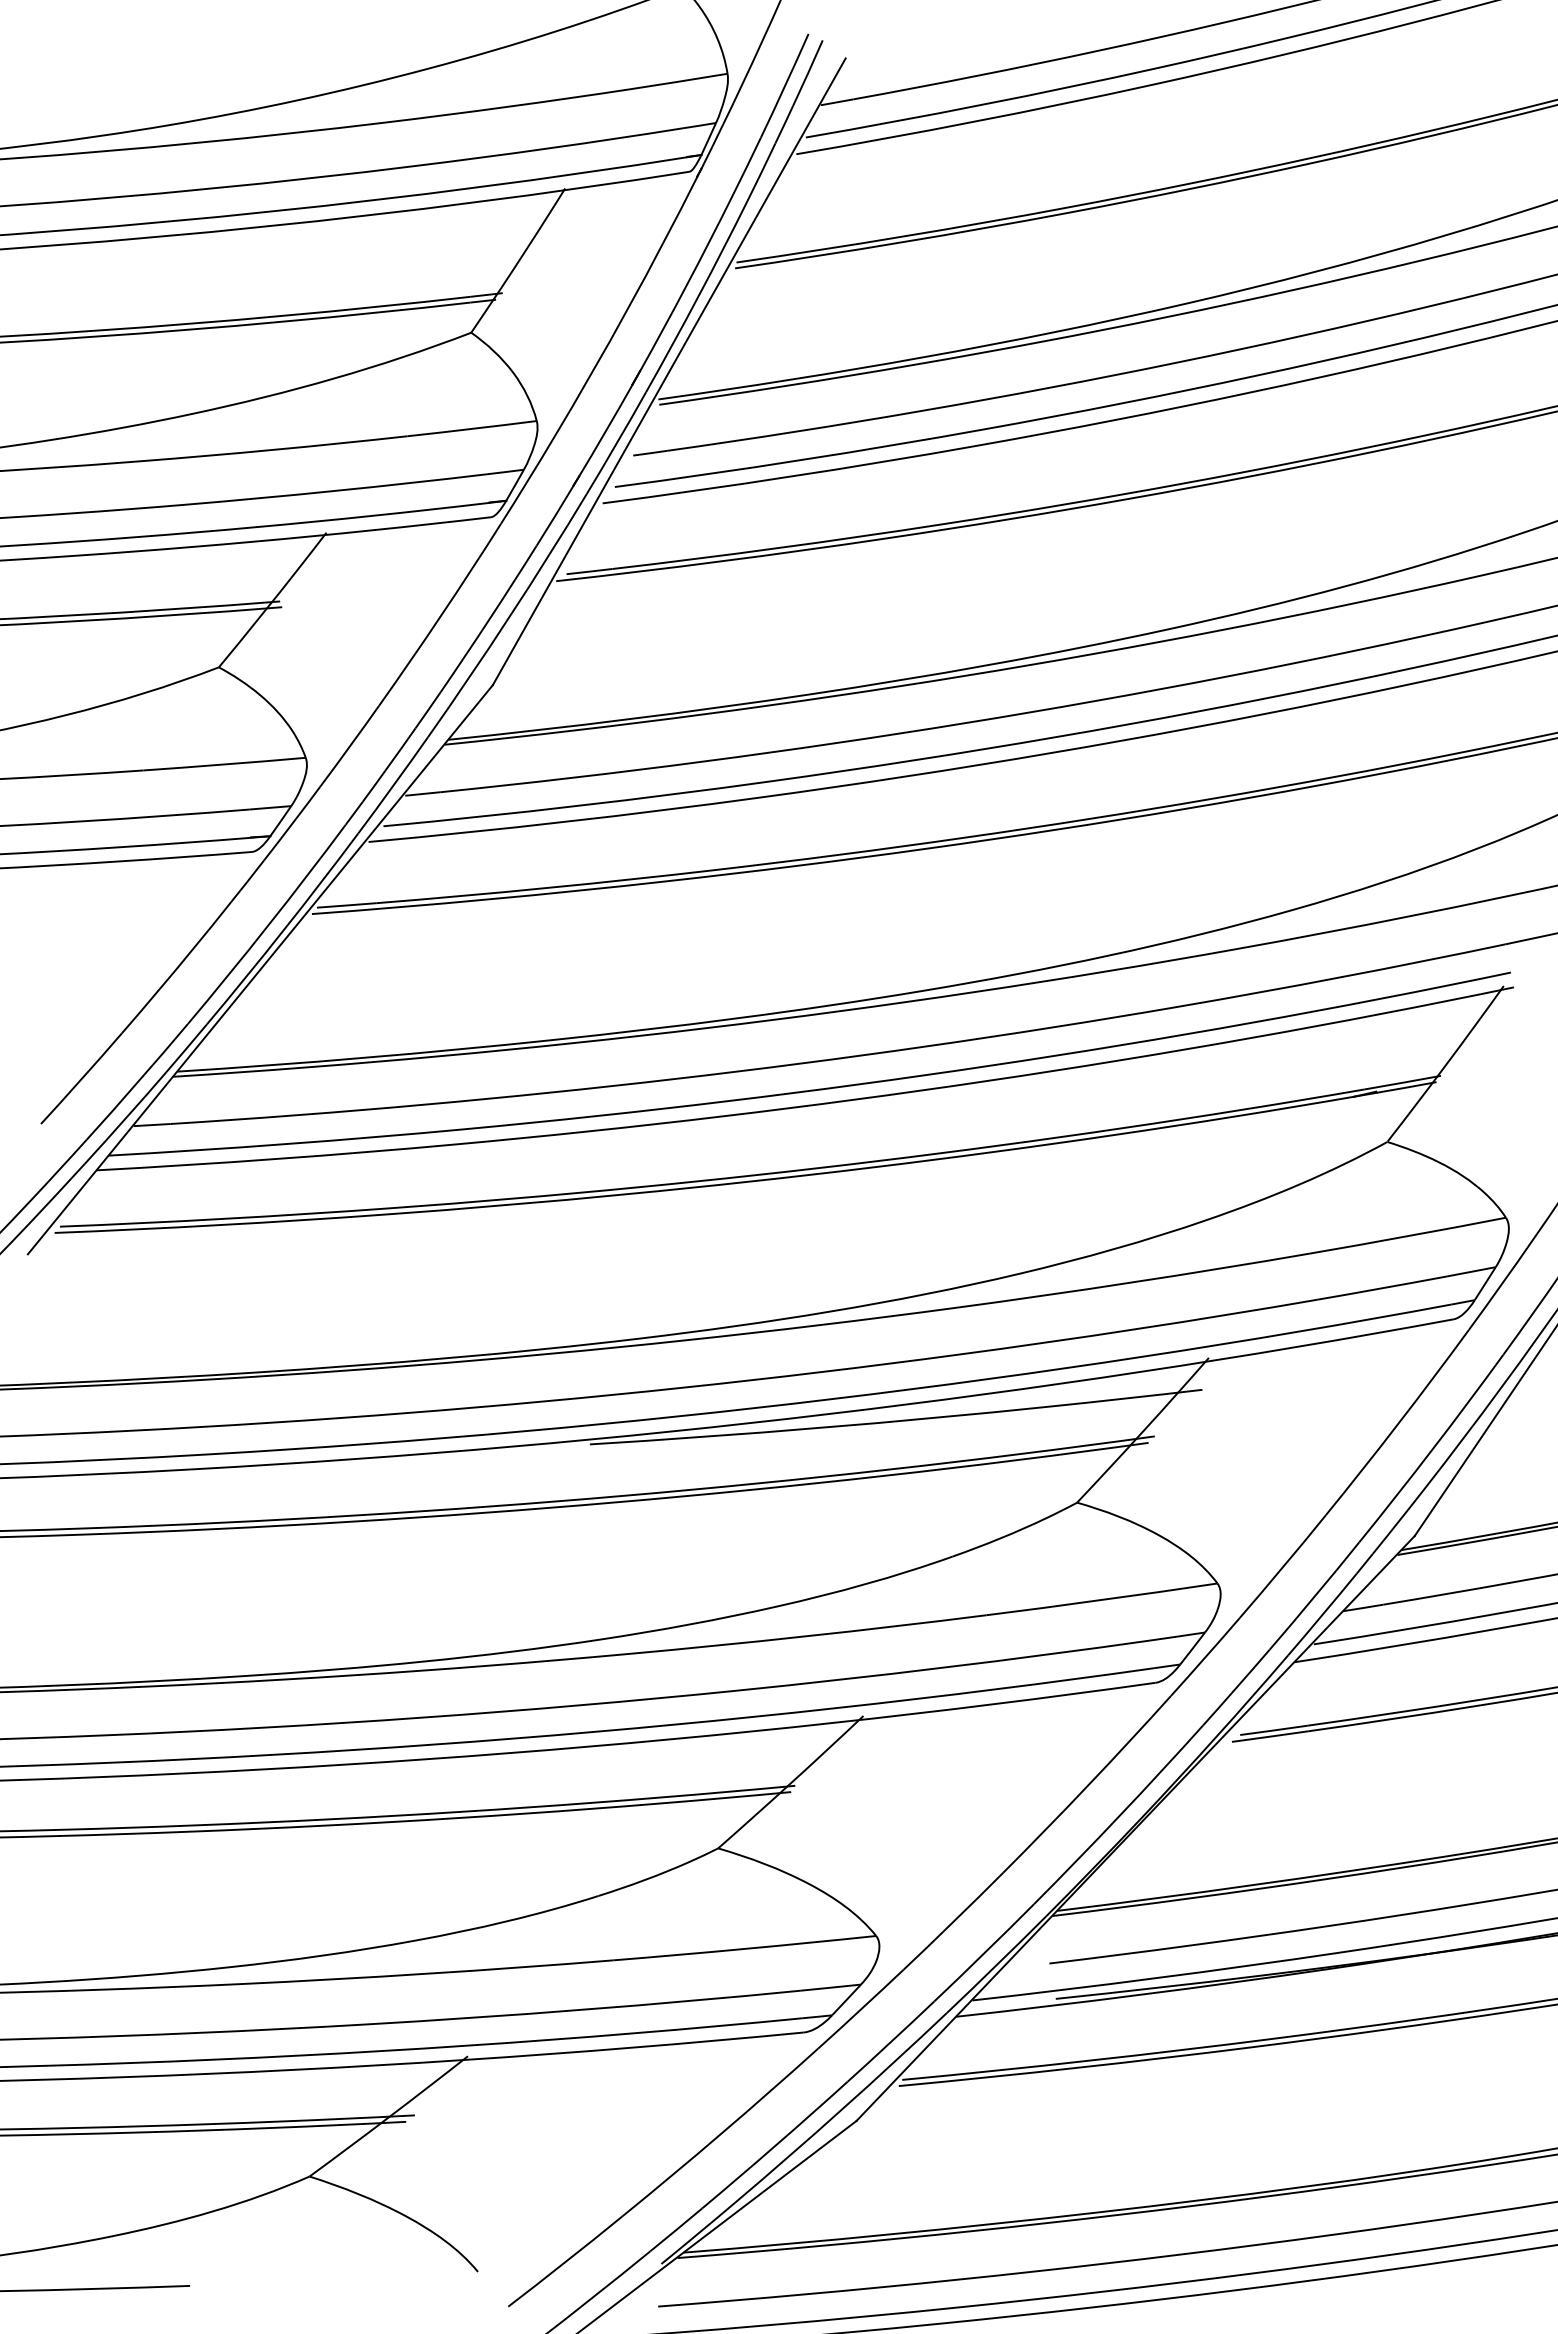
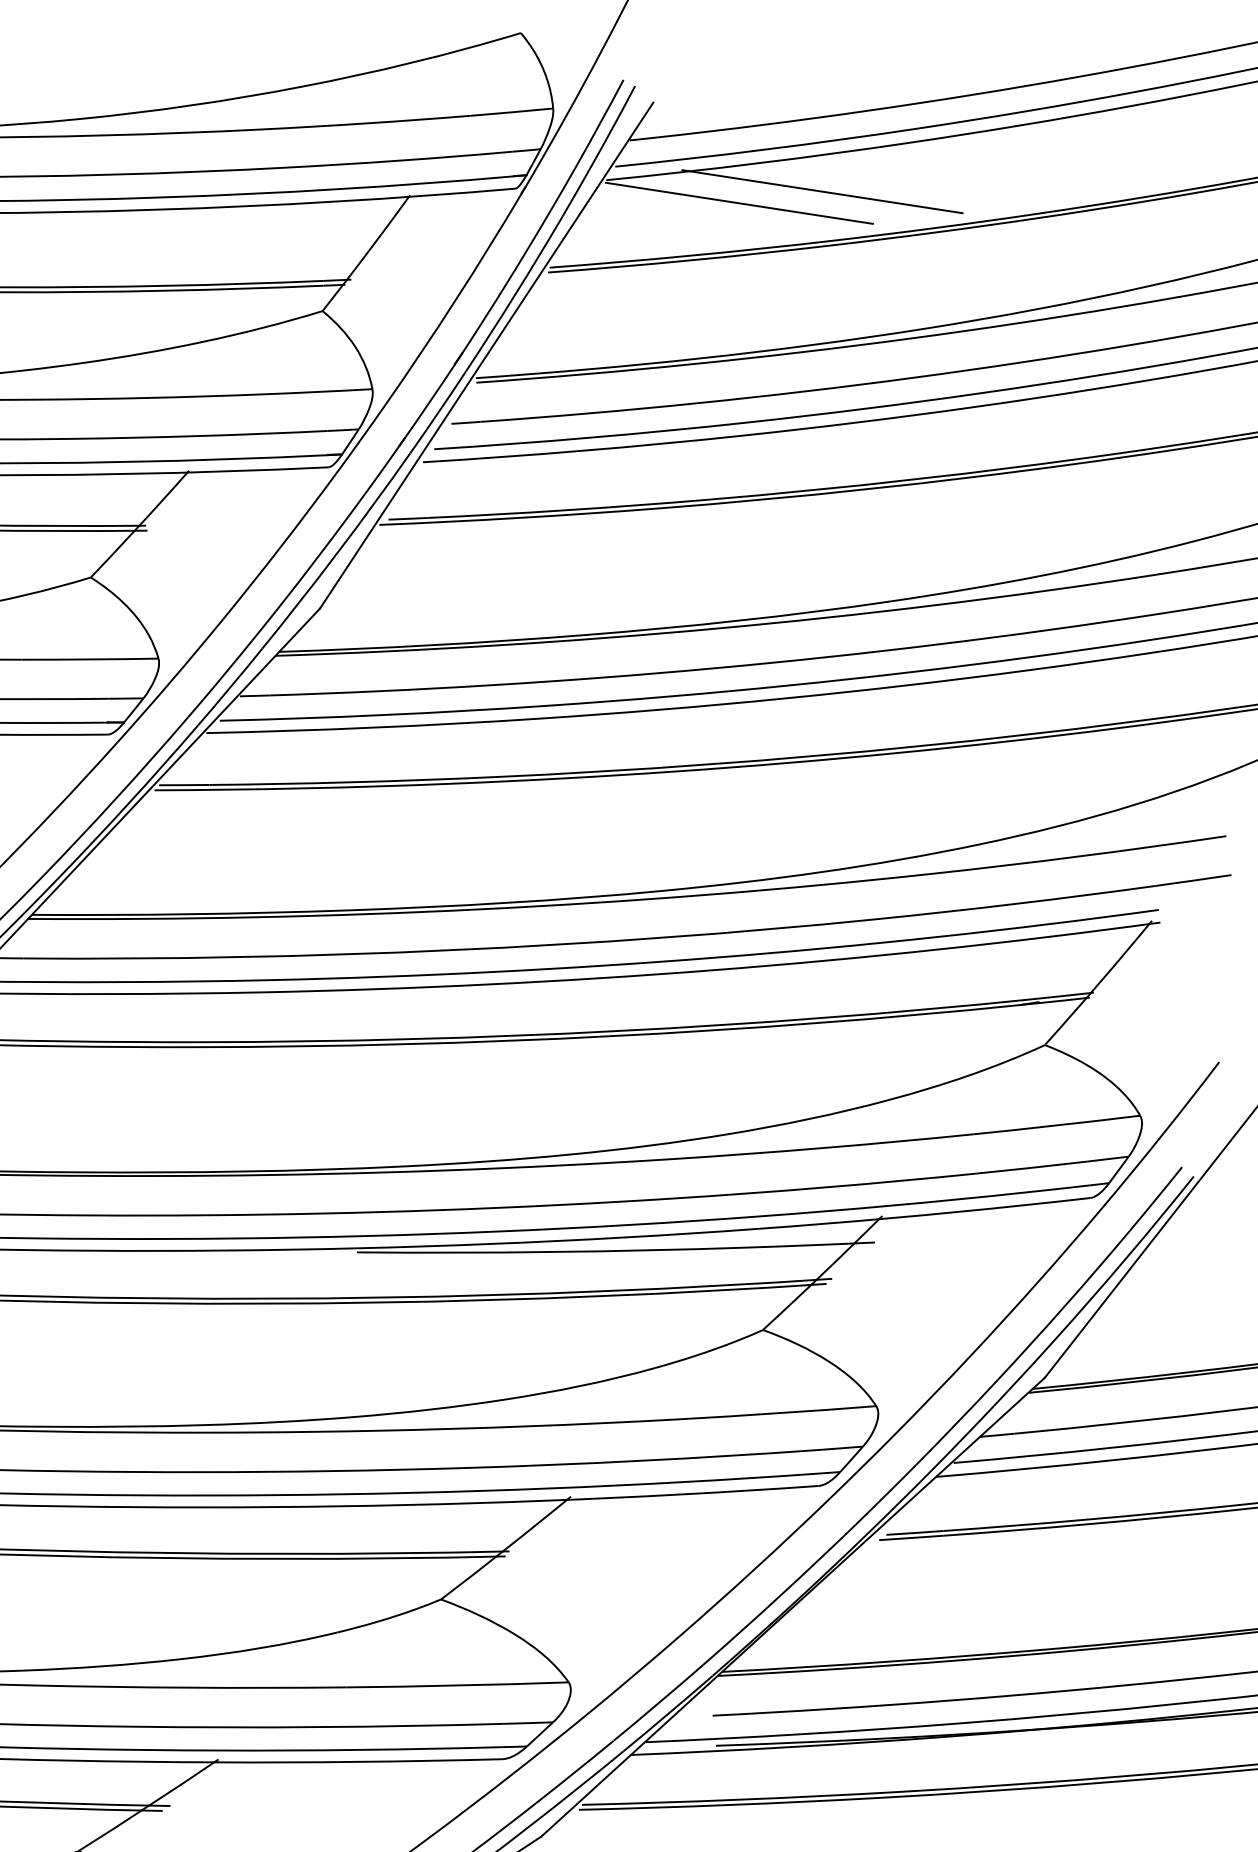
line: (1052, 149) -> (821, 191), added
line: (955, 170) -> (739, 203), added

